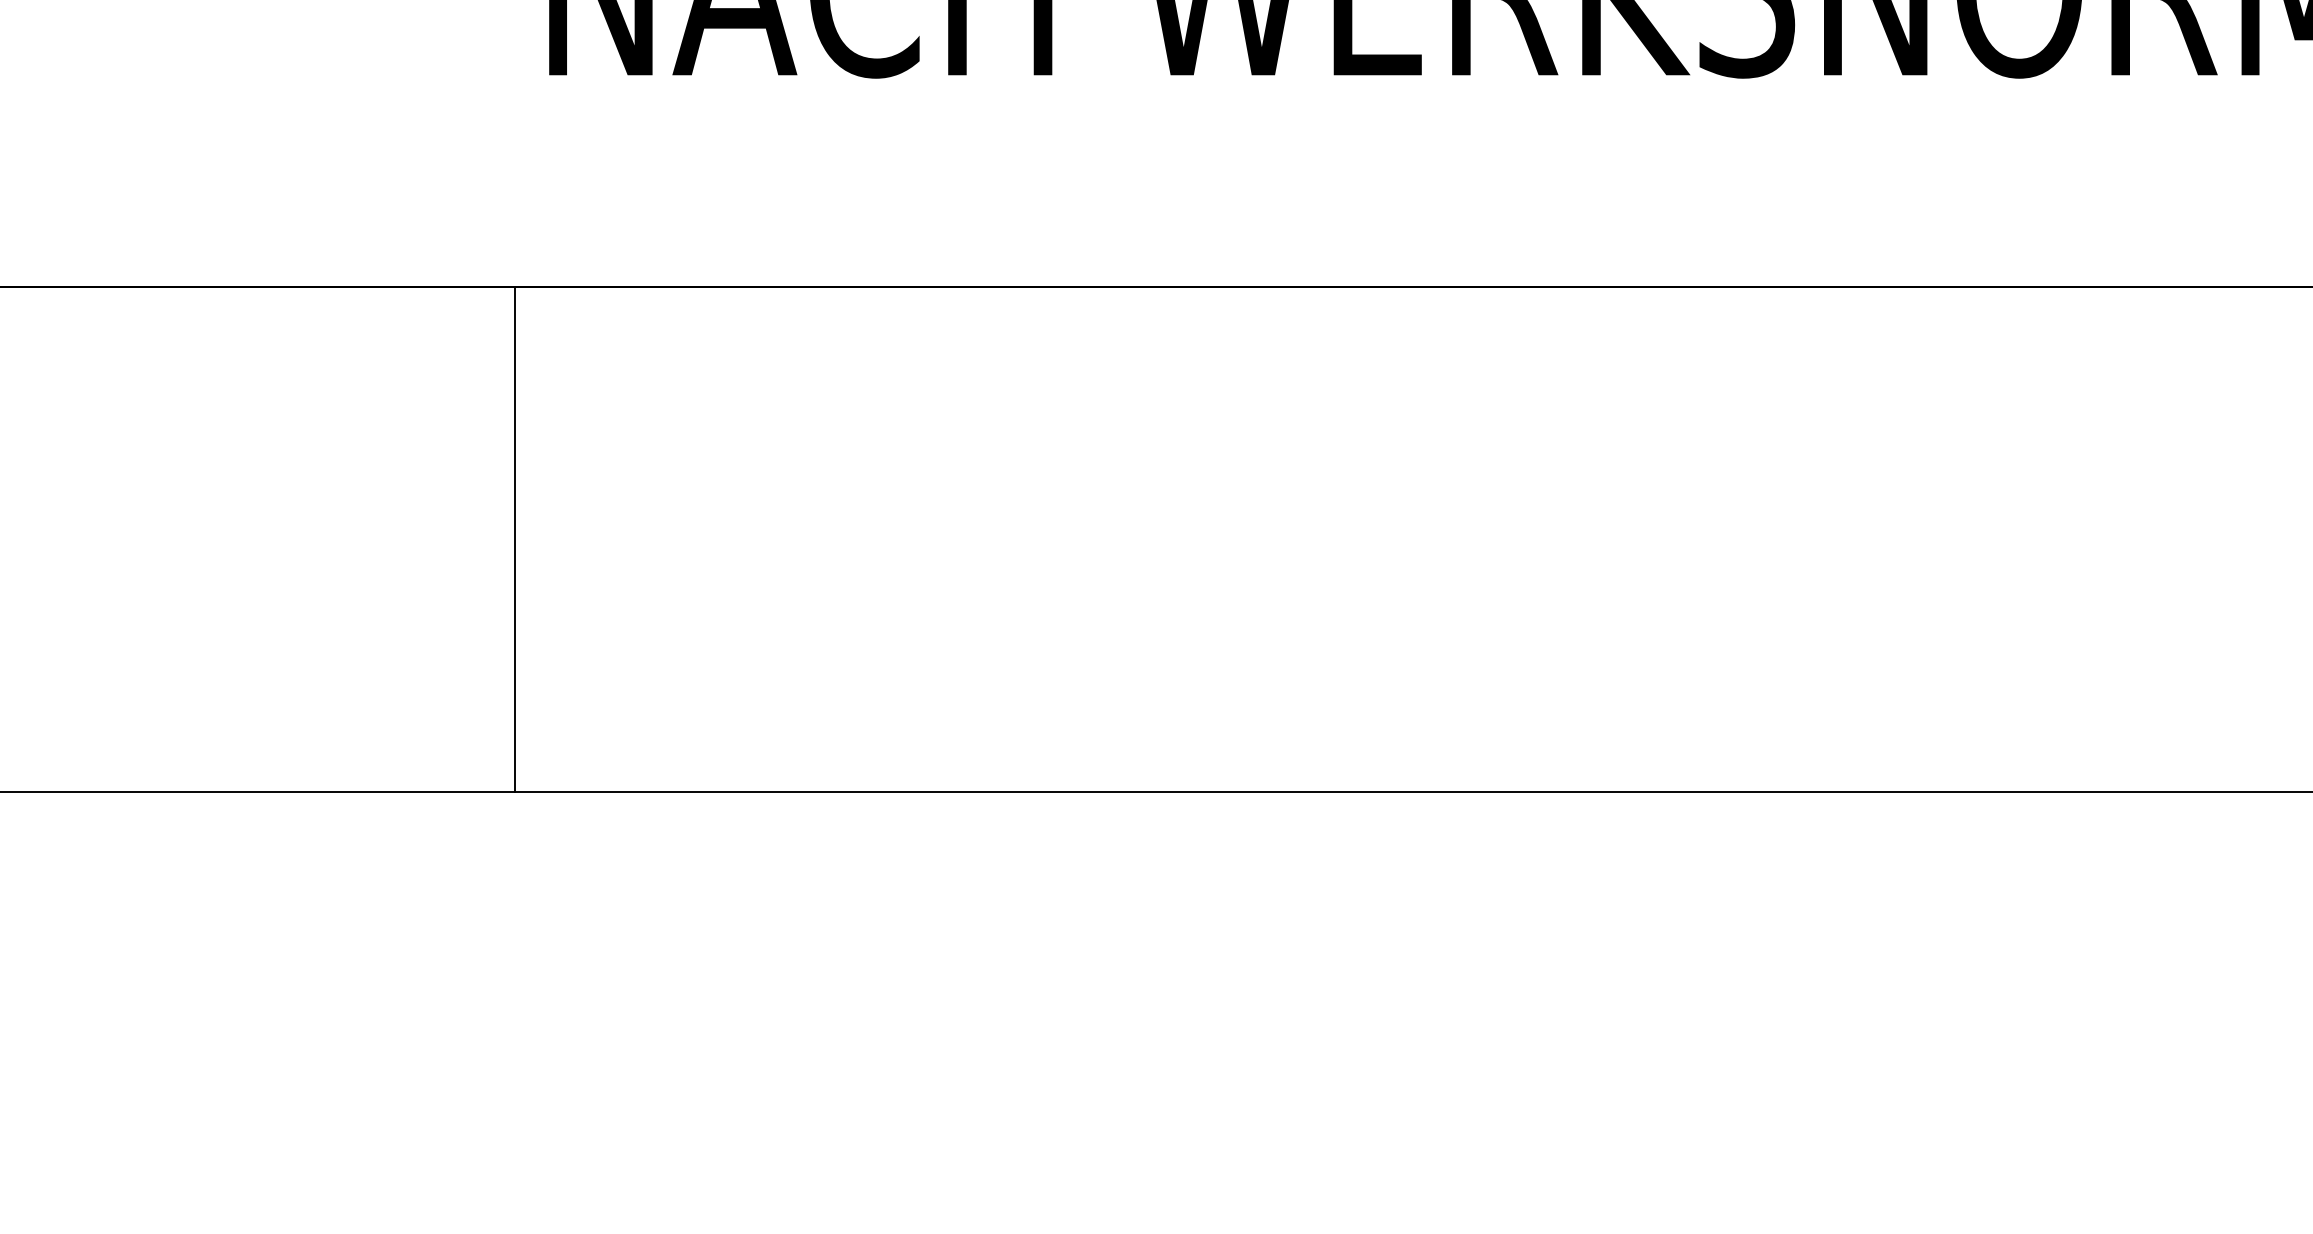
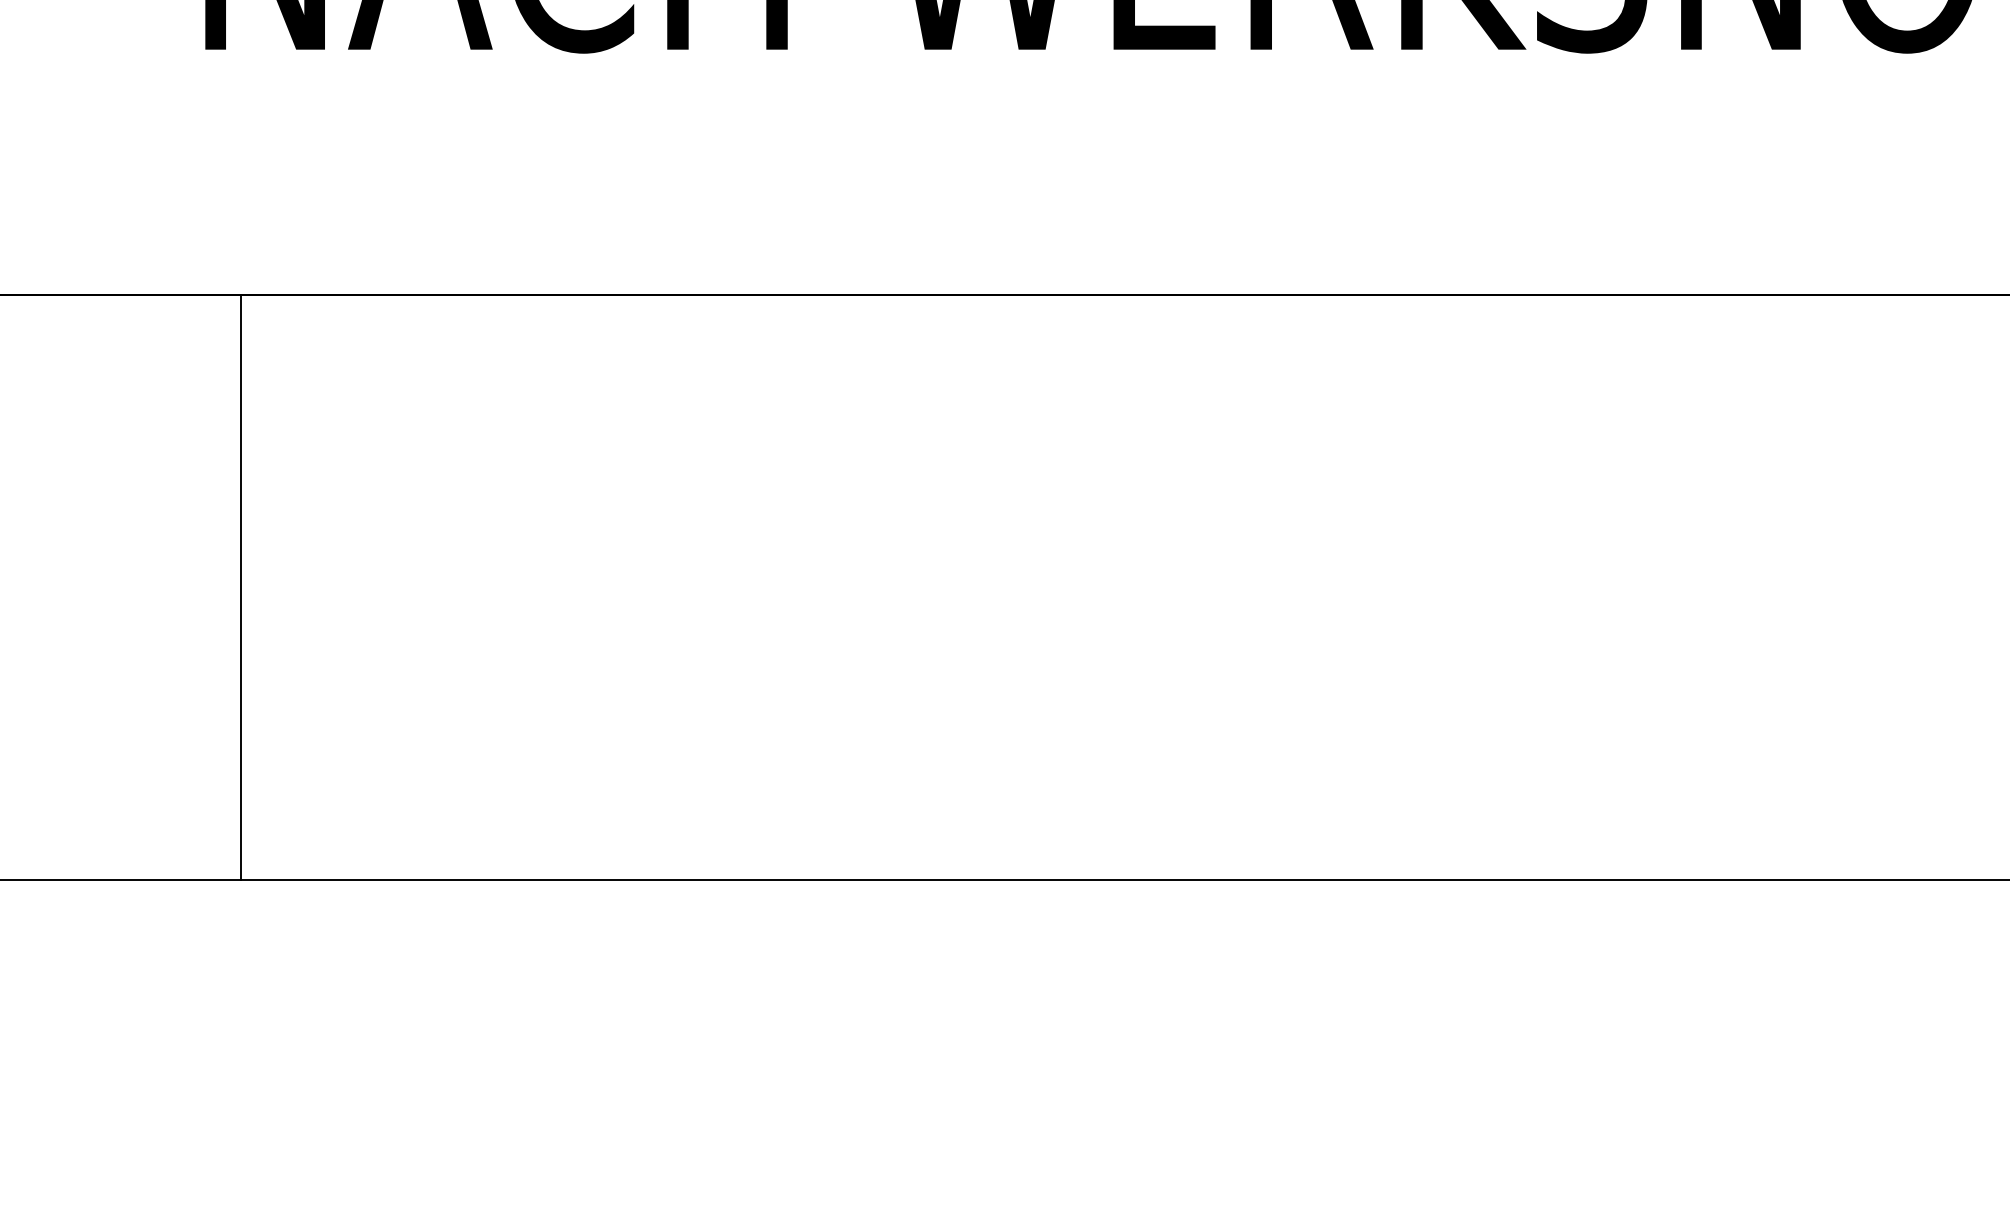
line: (514, 539) -> (240, 587), moved

